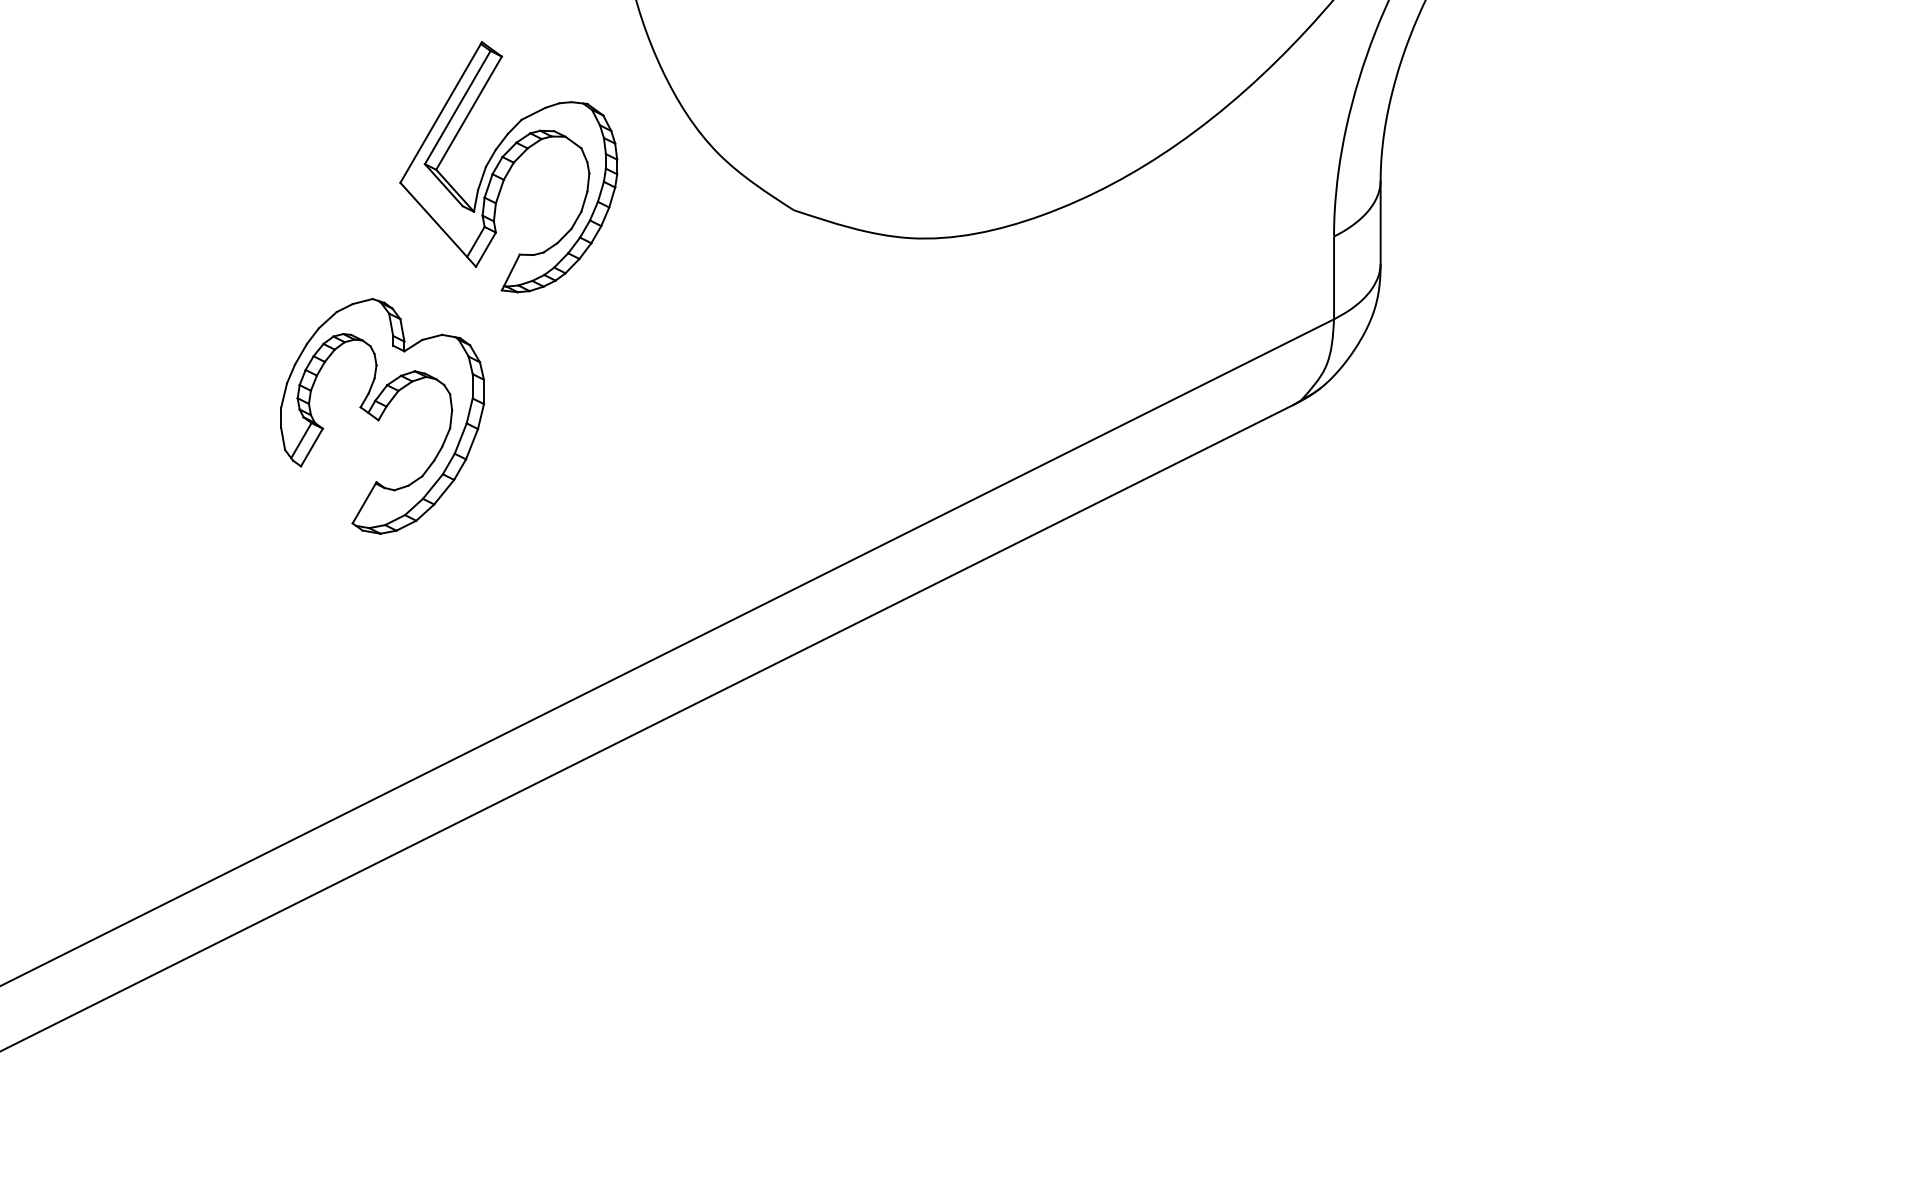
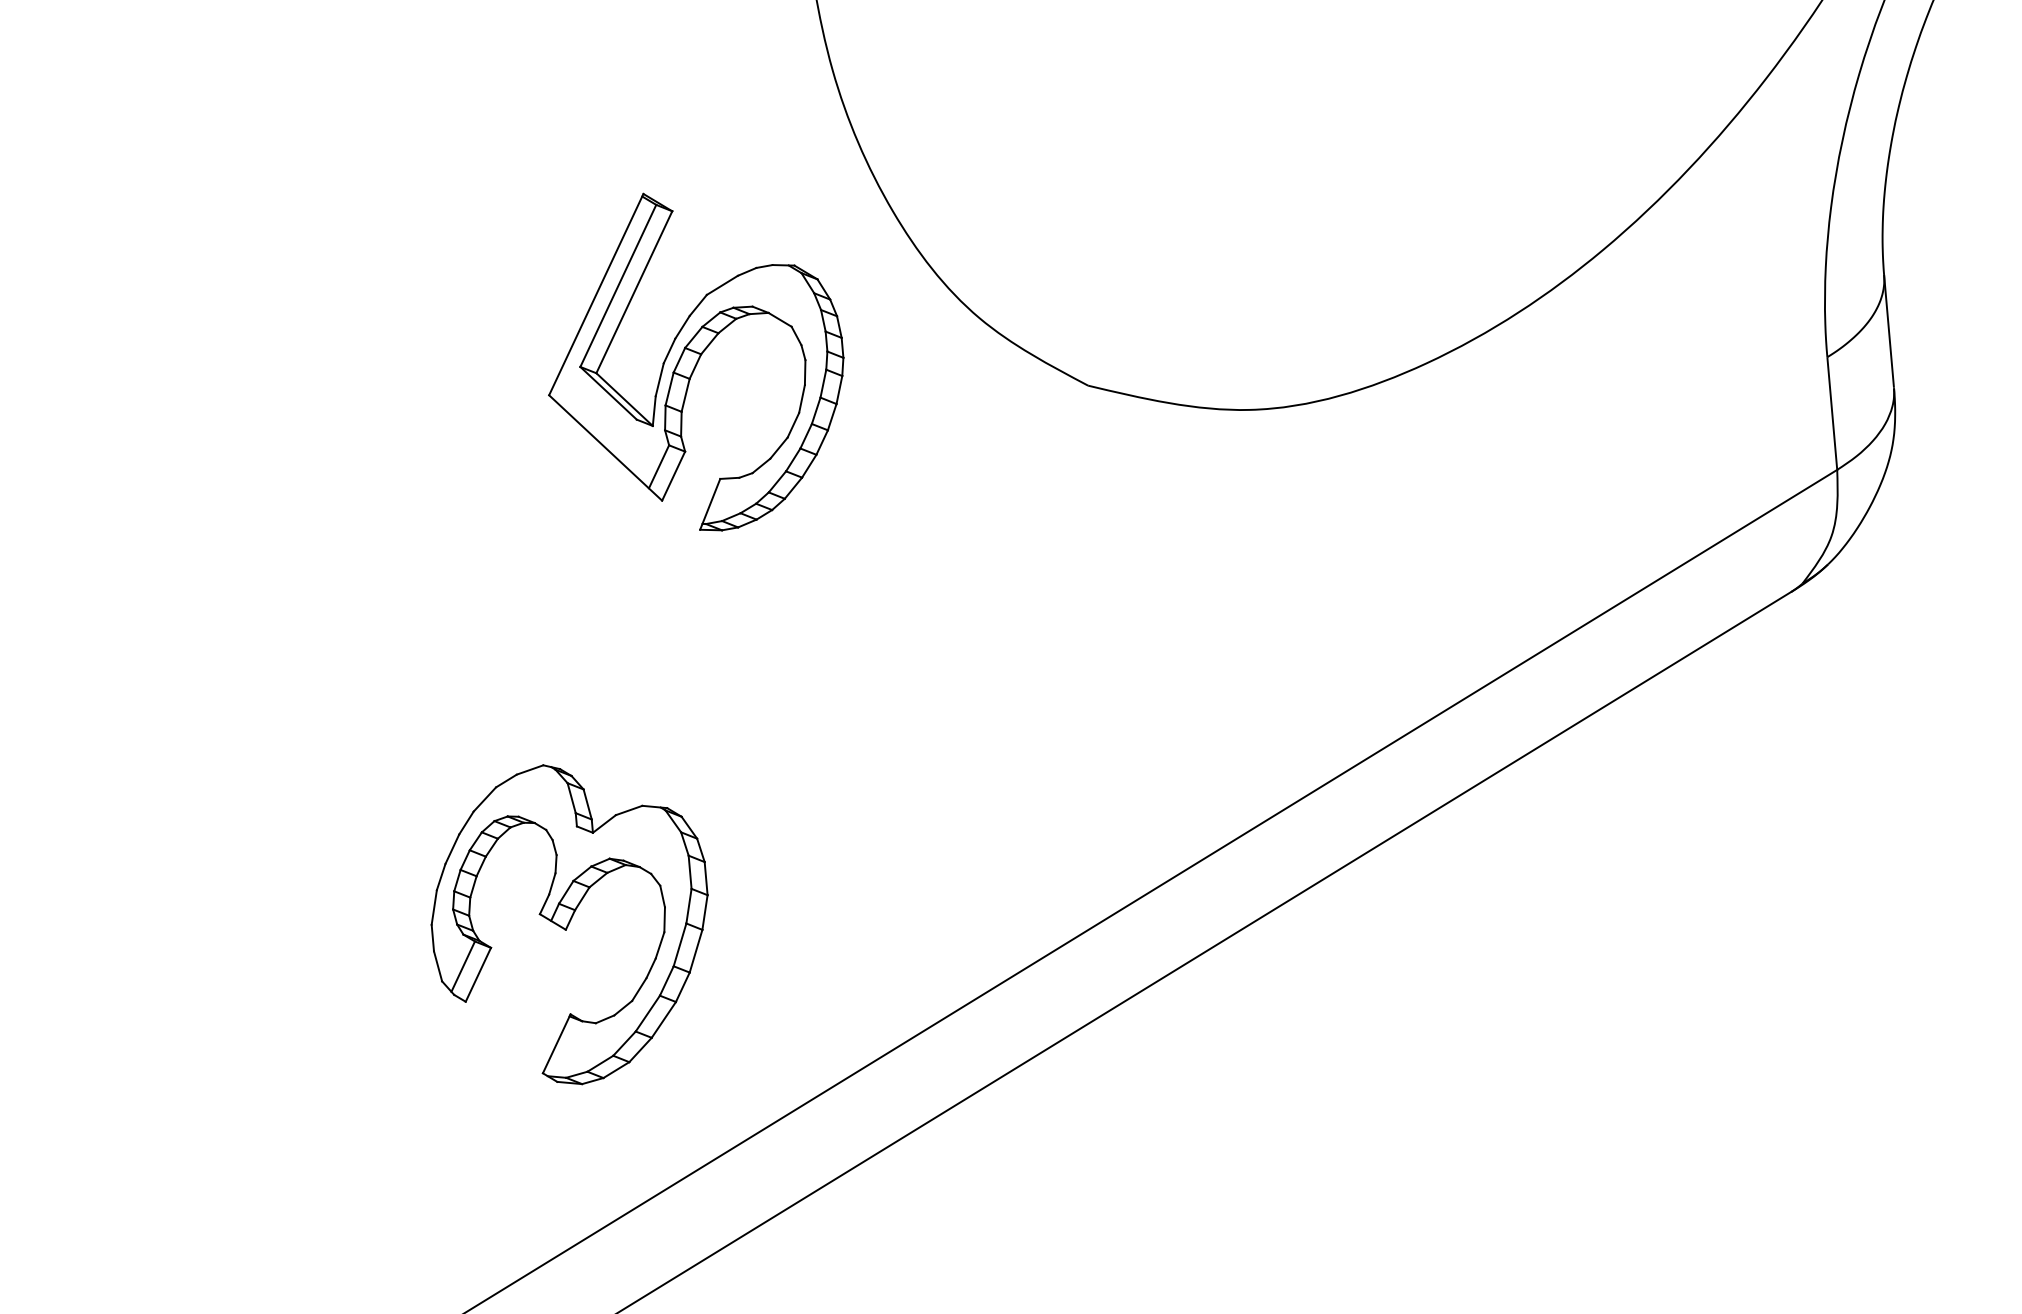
part: (382, 416) -> (570, 924), moved

